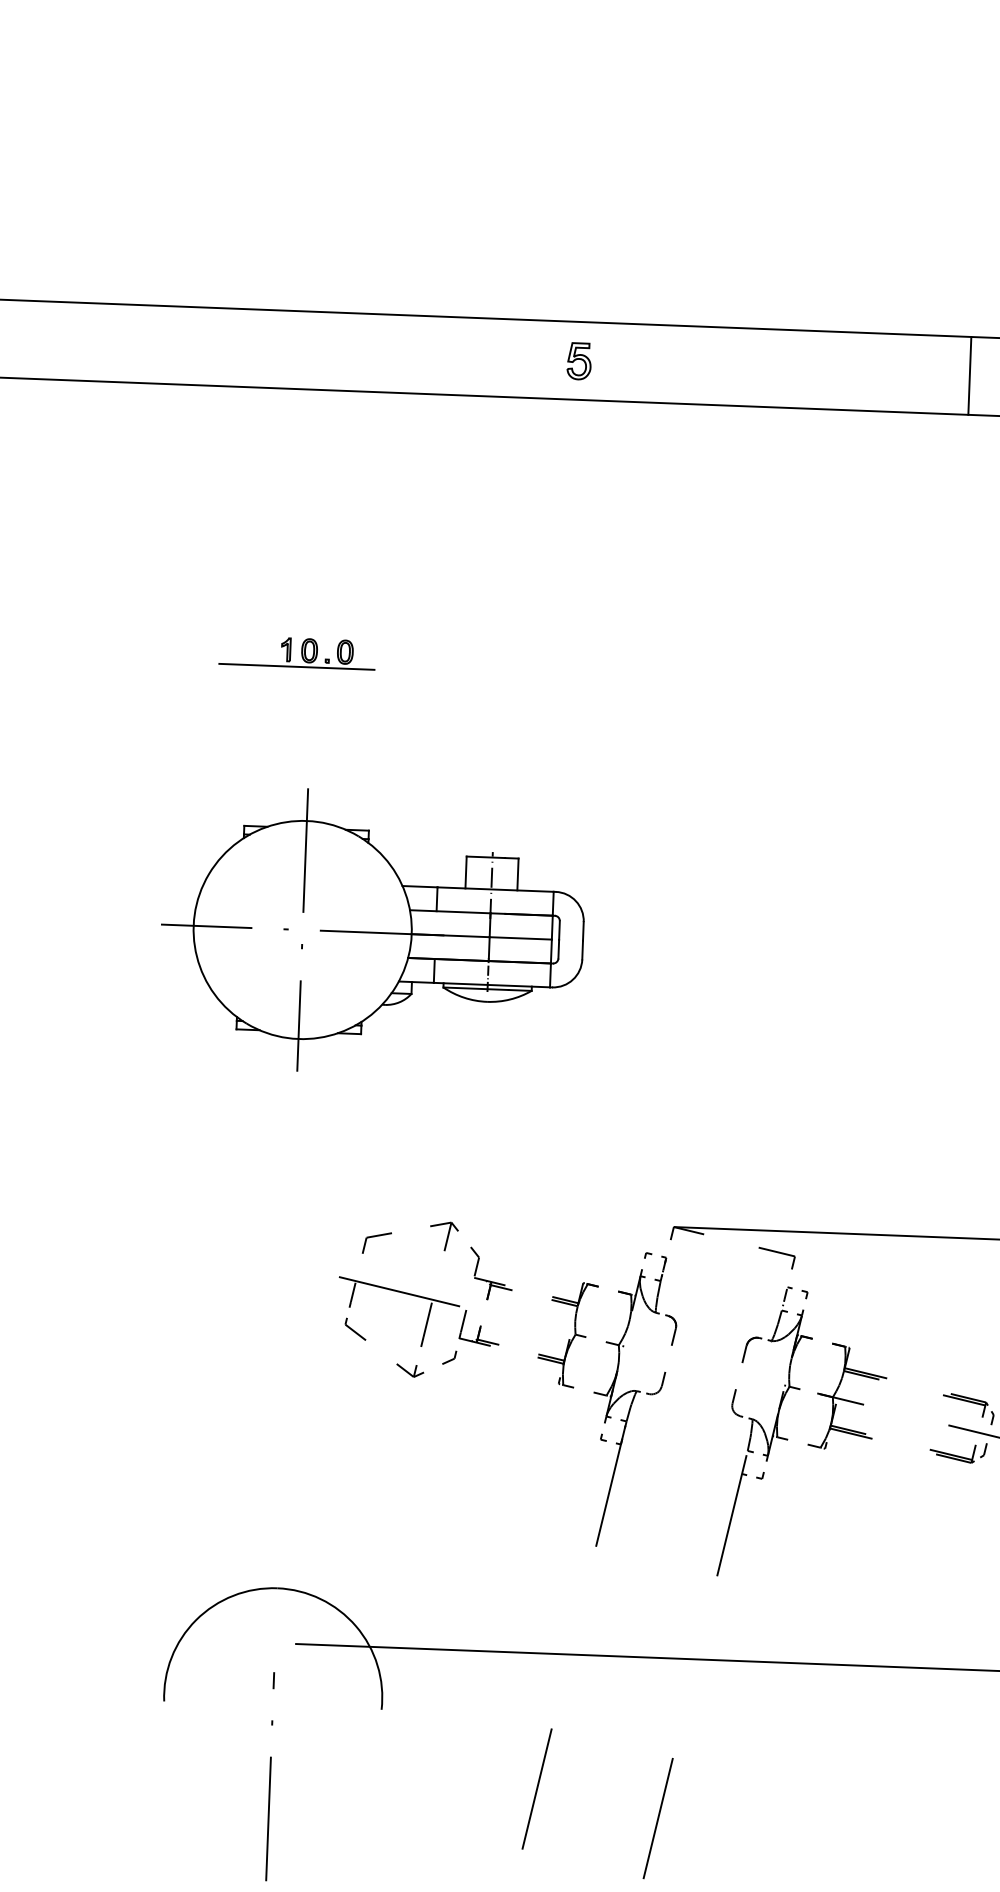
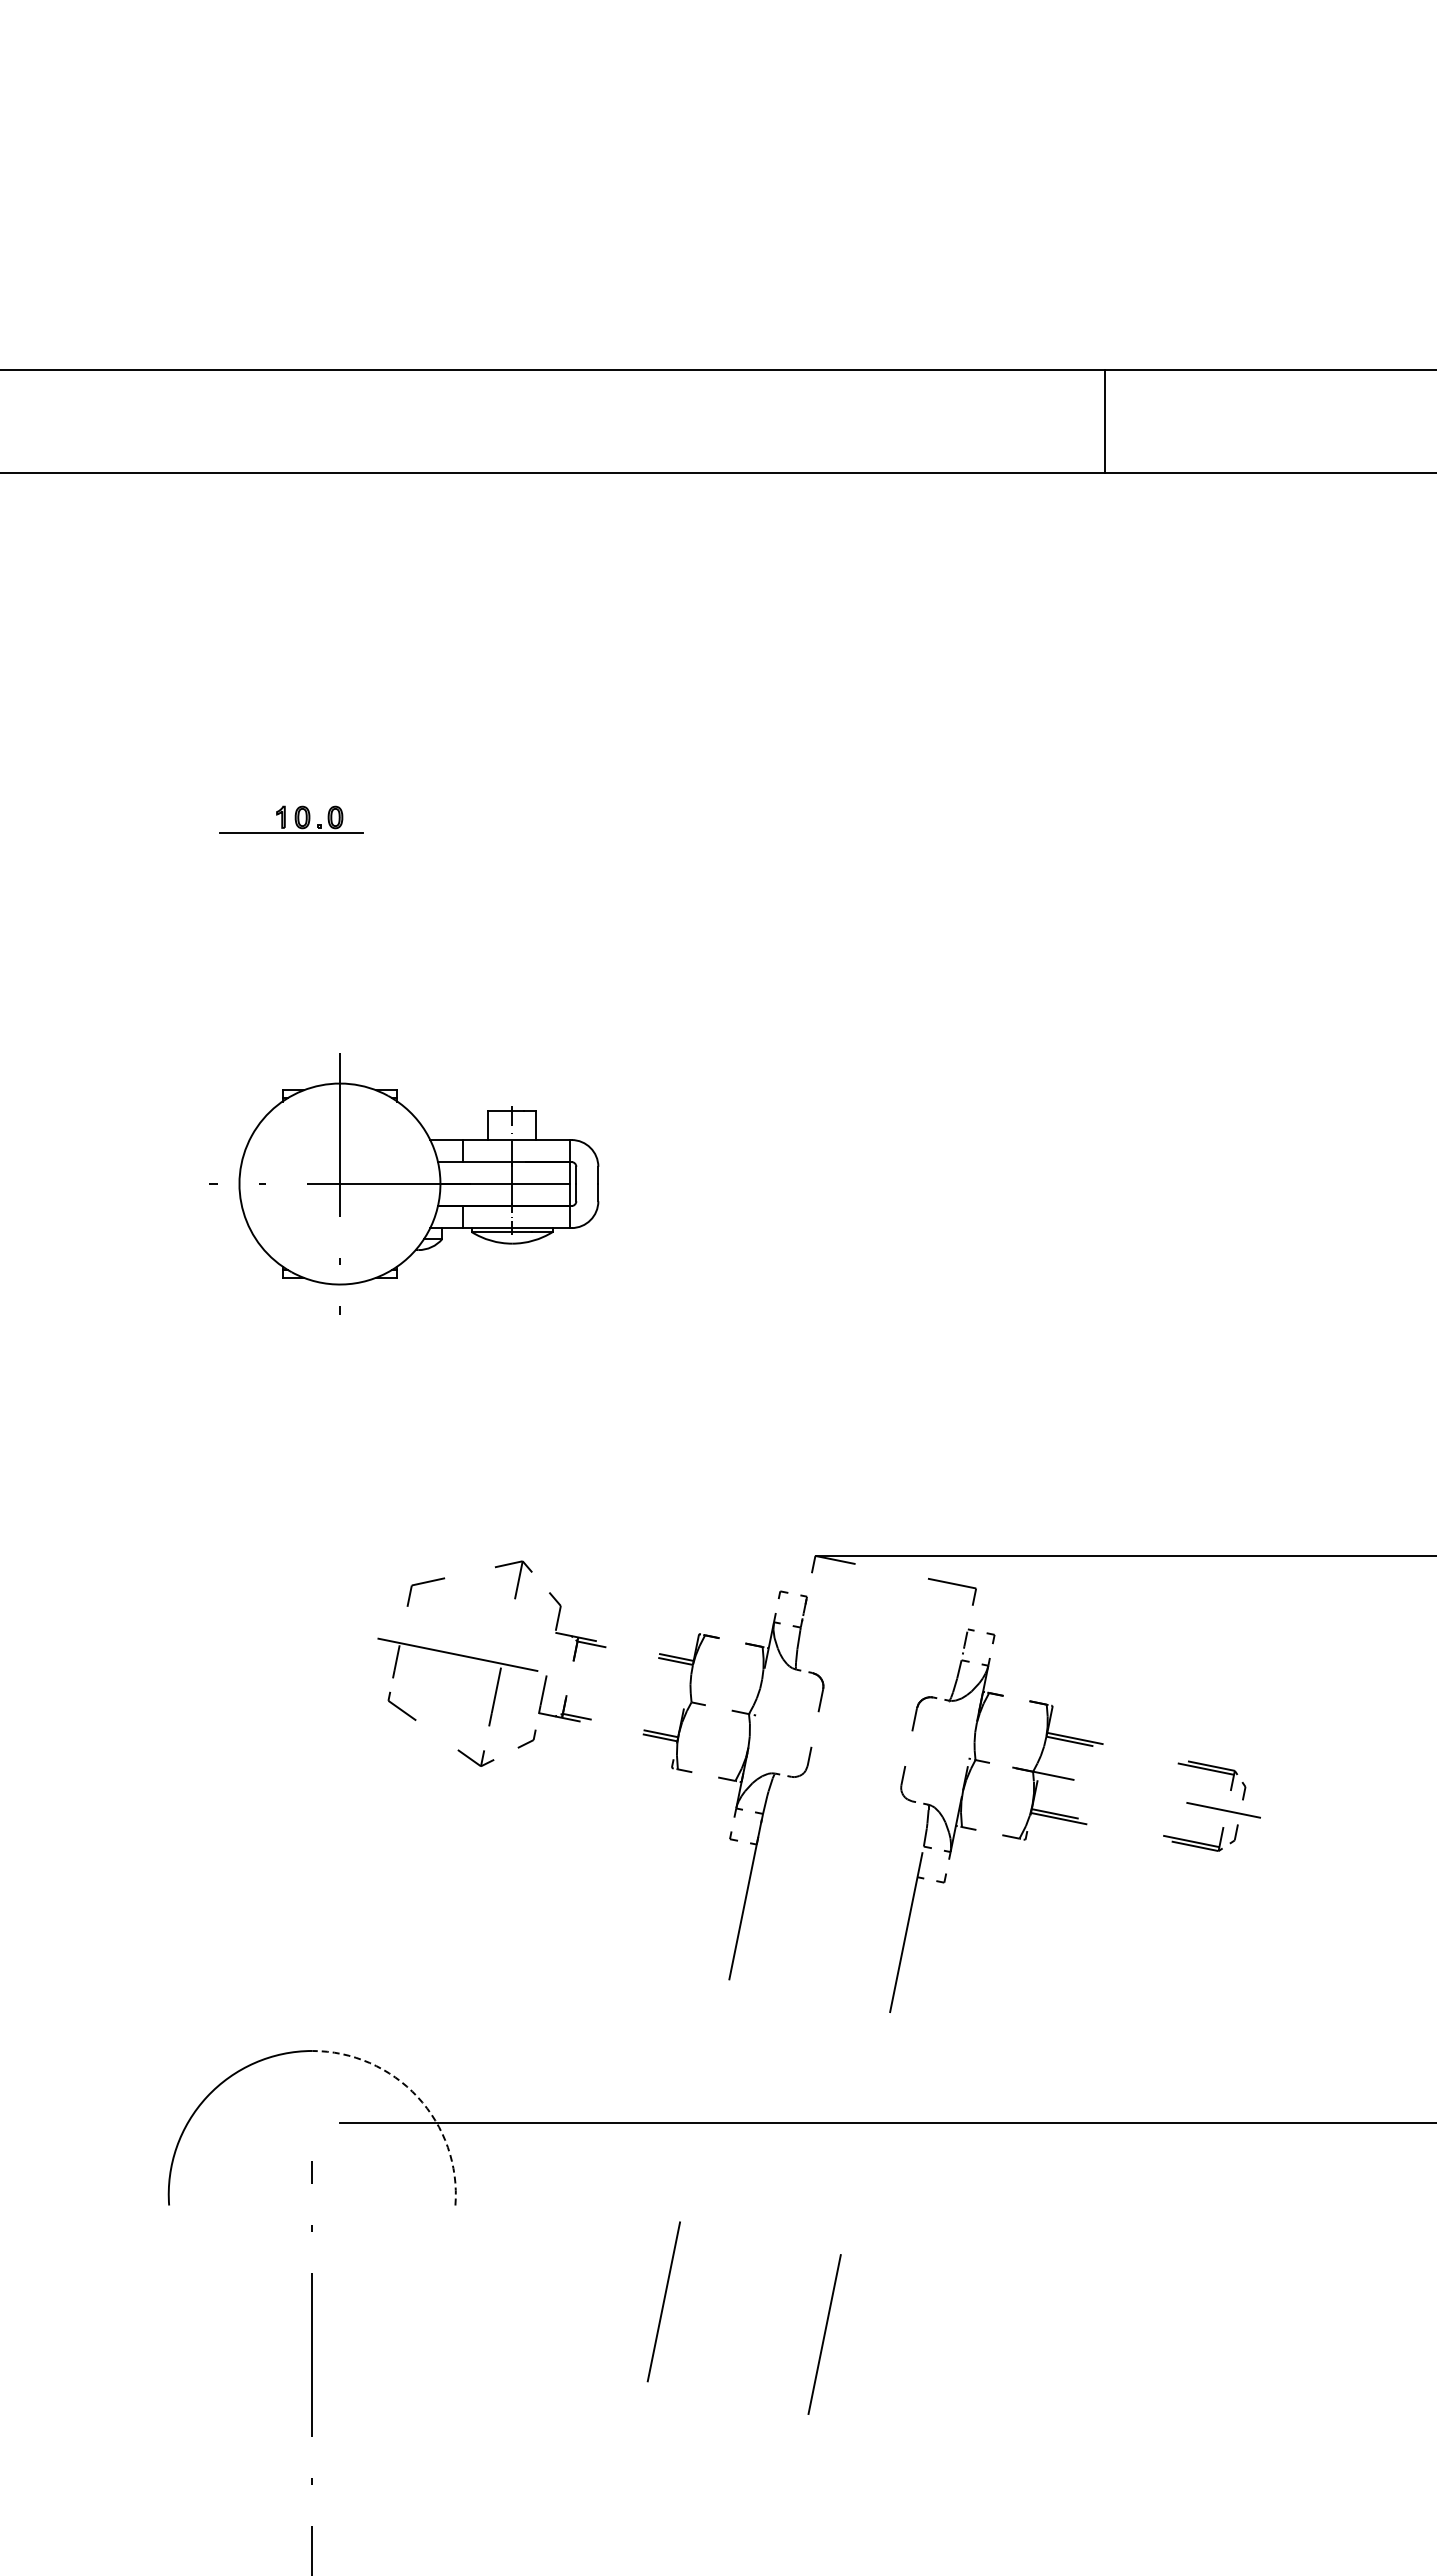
part: (579, 361) -> (647, 422), removed
line: (969, 375) -> (1104, 421), moved
part: (297, 652) -> (291, 819), size x0.7
part: (372, 932) -> (404, 1183), size x0.7
arc: (355, 1625) -> (417, 2096), solid -> dashed

